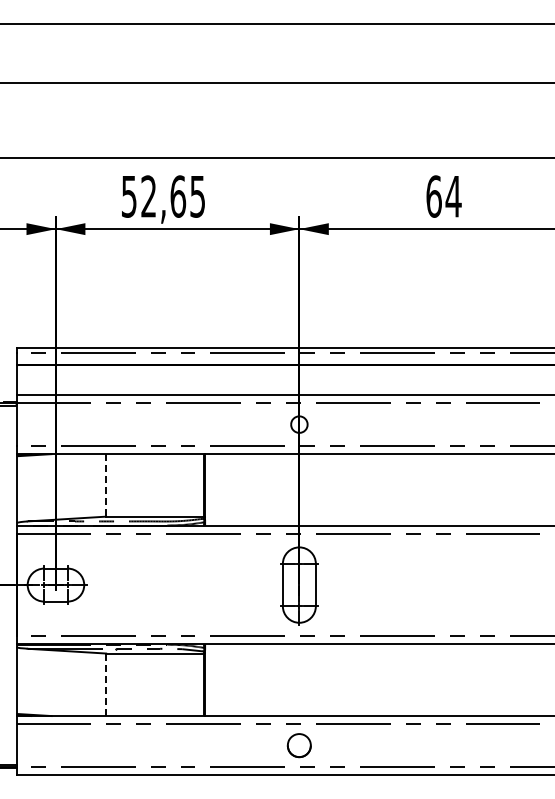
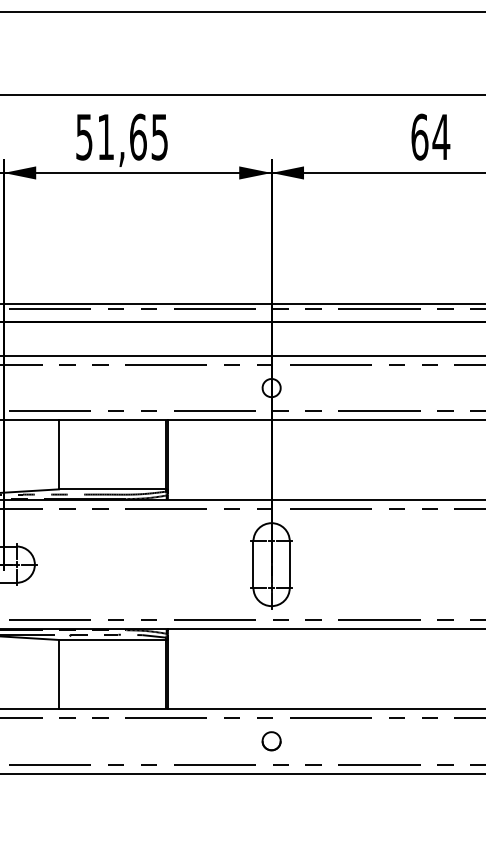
text: (148, 196) -> (105, 137), 52,65 -> 51,65
line: (106, 485) -> (59, 455), dashed -> solid
line: (106, 685) -> (59, 675), dashed -> solid
part: (299, 745) -> (271, 741), size x0.71

